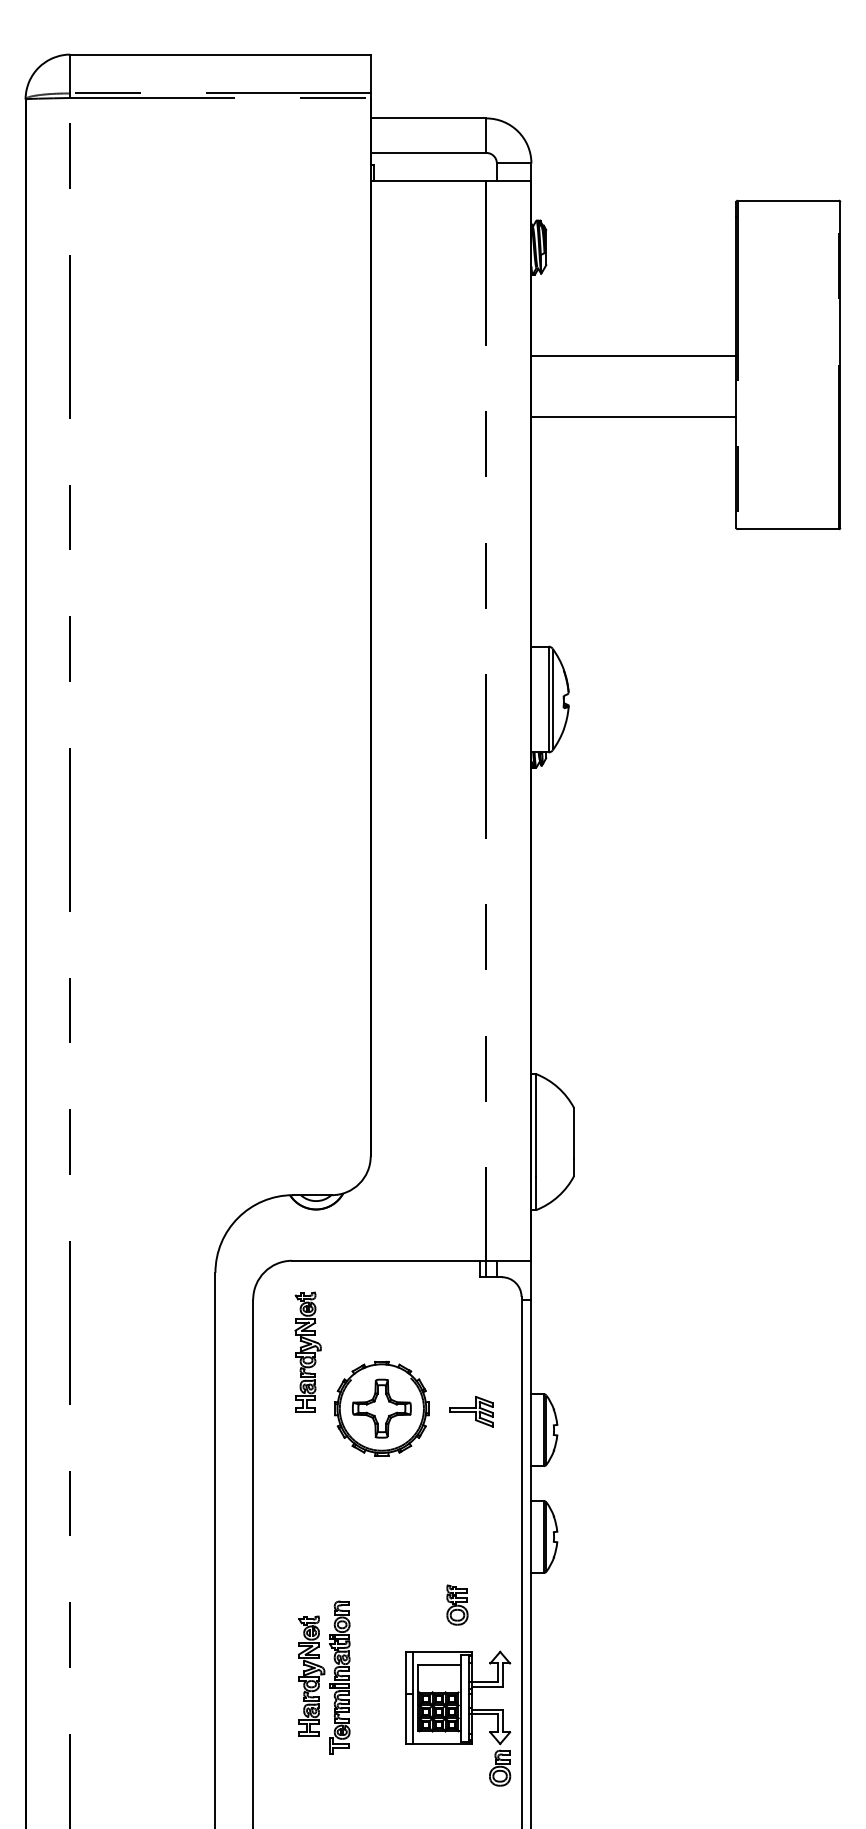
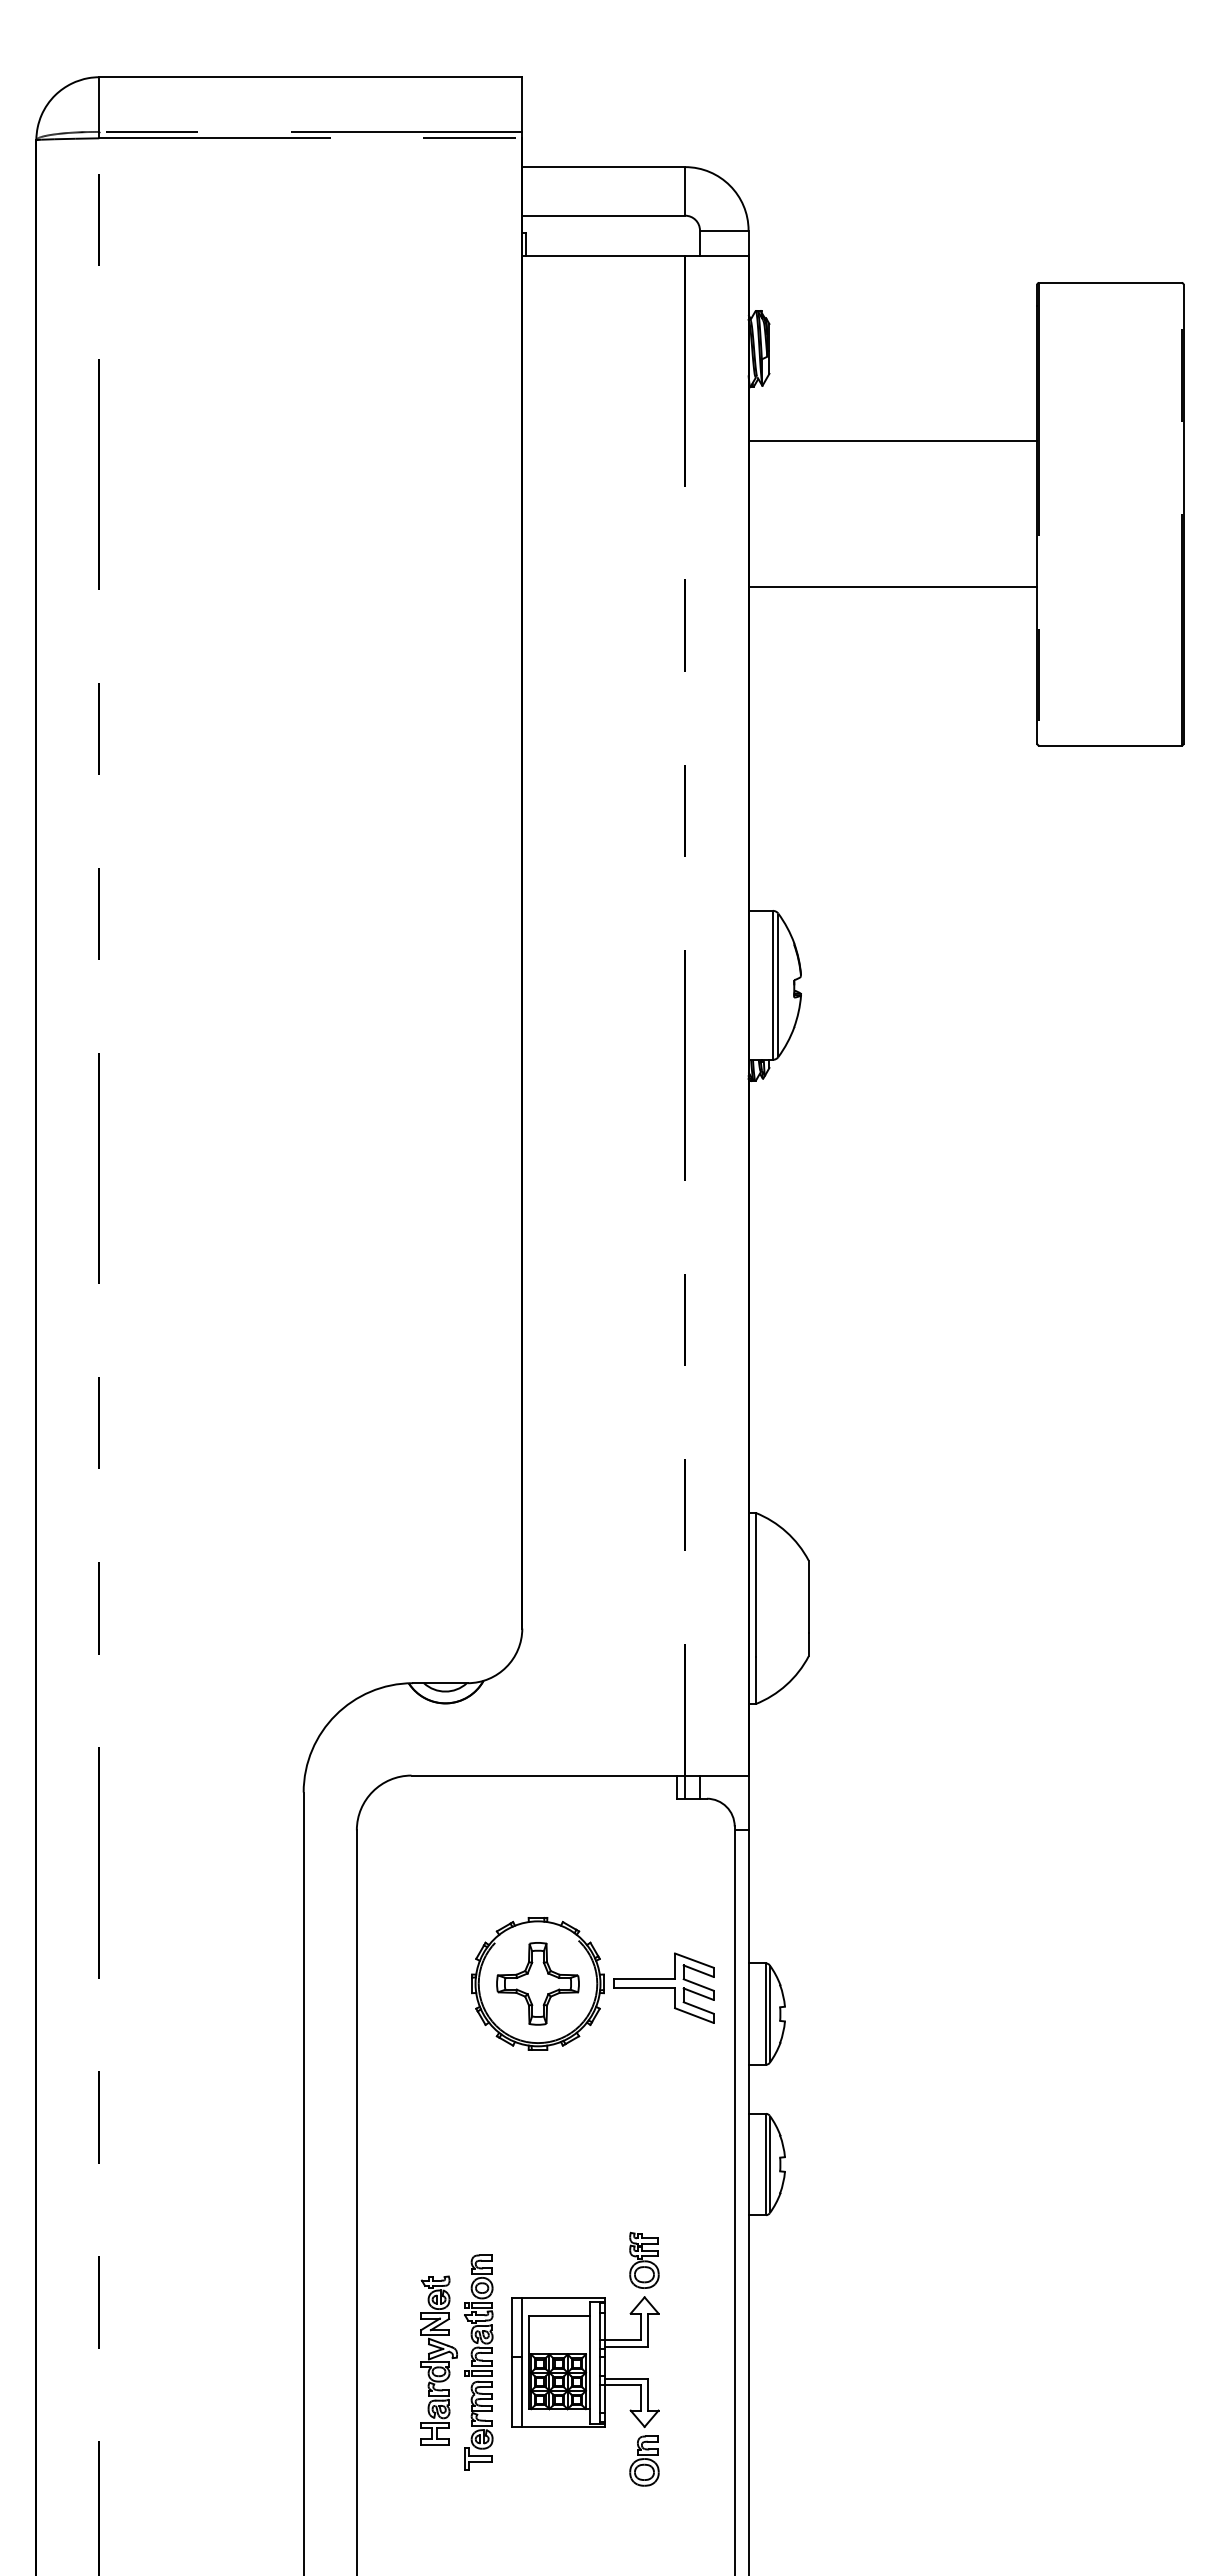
line: (633, 355) -> (892, 441), moved
part: (307, 1352) -> (433, 1904), removed
part: (470, 1411) -> (663, 1987), size x1.67
part: (458, 1718) -> (585, 2391), moved

